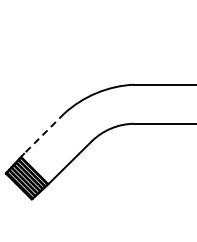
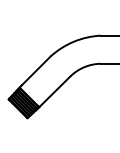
line: (43, 134) -> (35, 71), dashed -> solid

